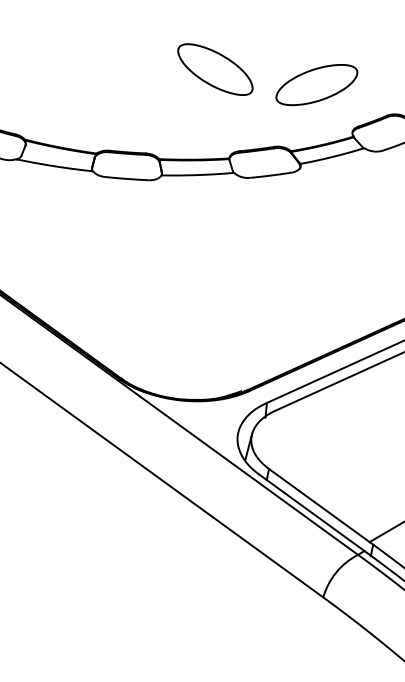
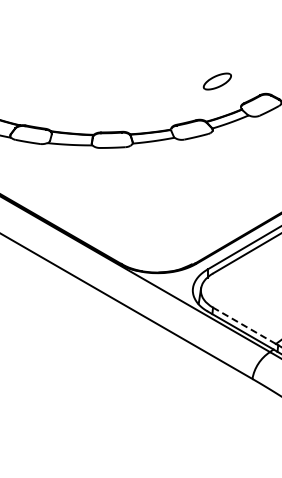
part: (215, 69) -> (157, 78), removed
part: (317, 84) -> (217, 81), size x0.6
line: (319, 505) -> (244, 325), solid -> dashed

